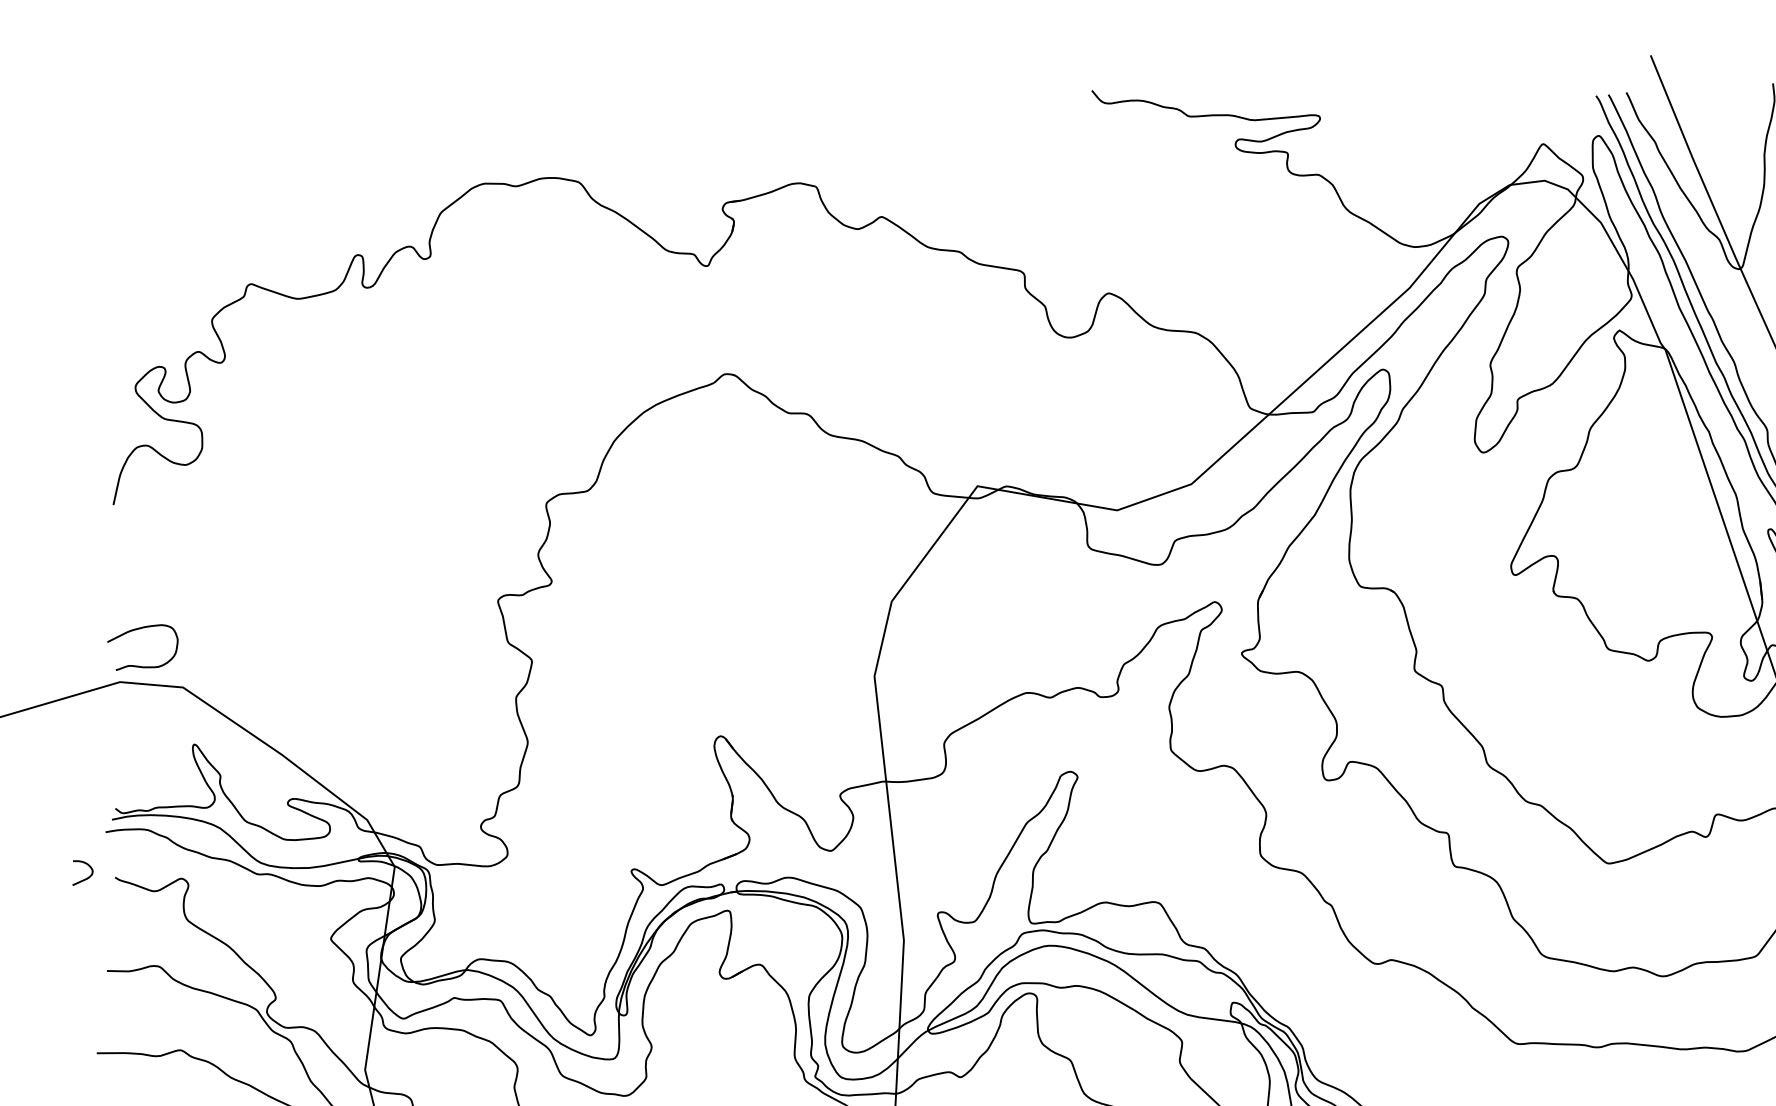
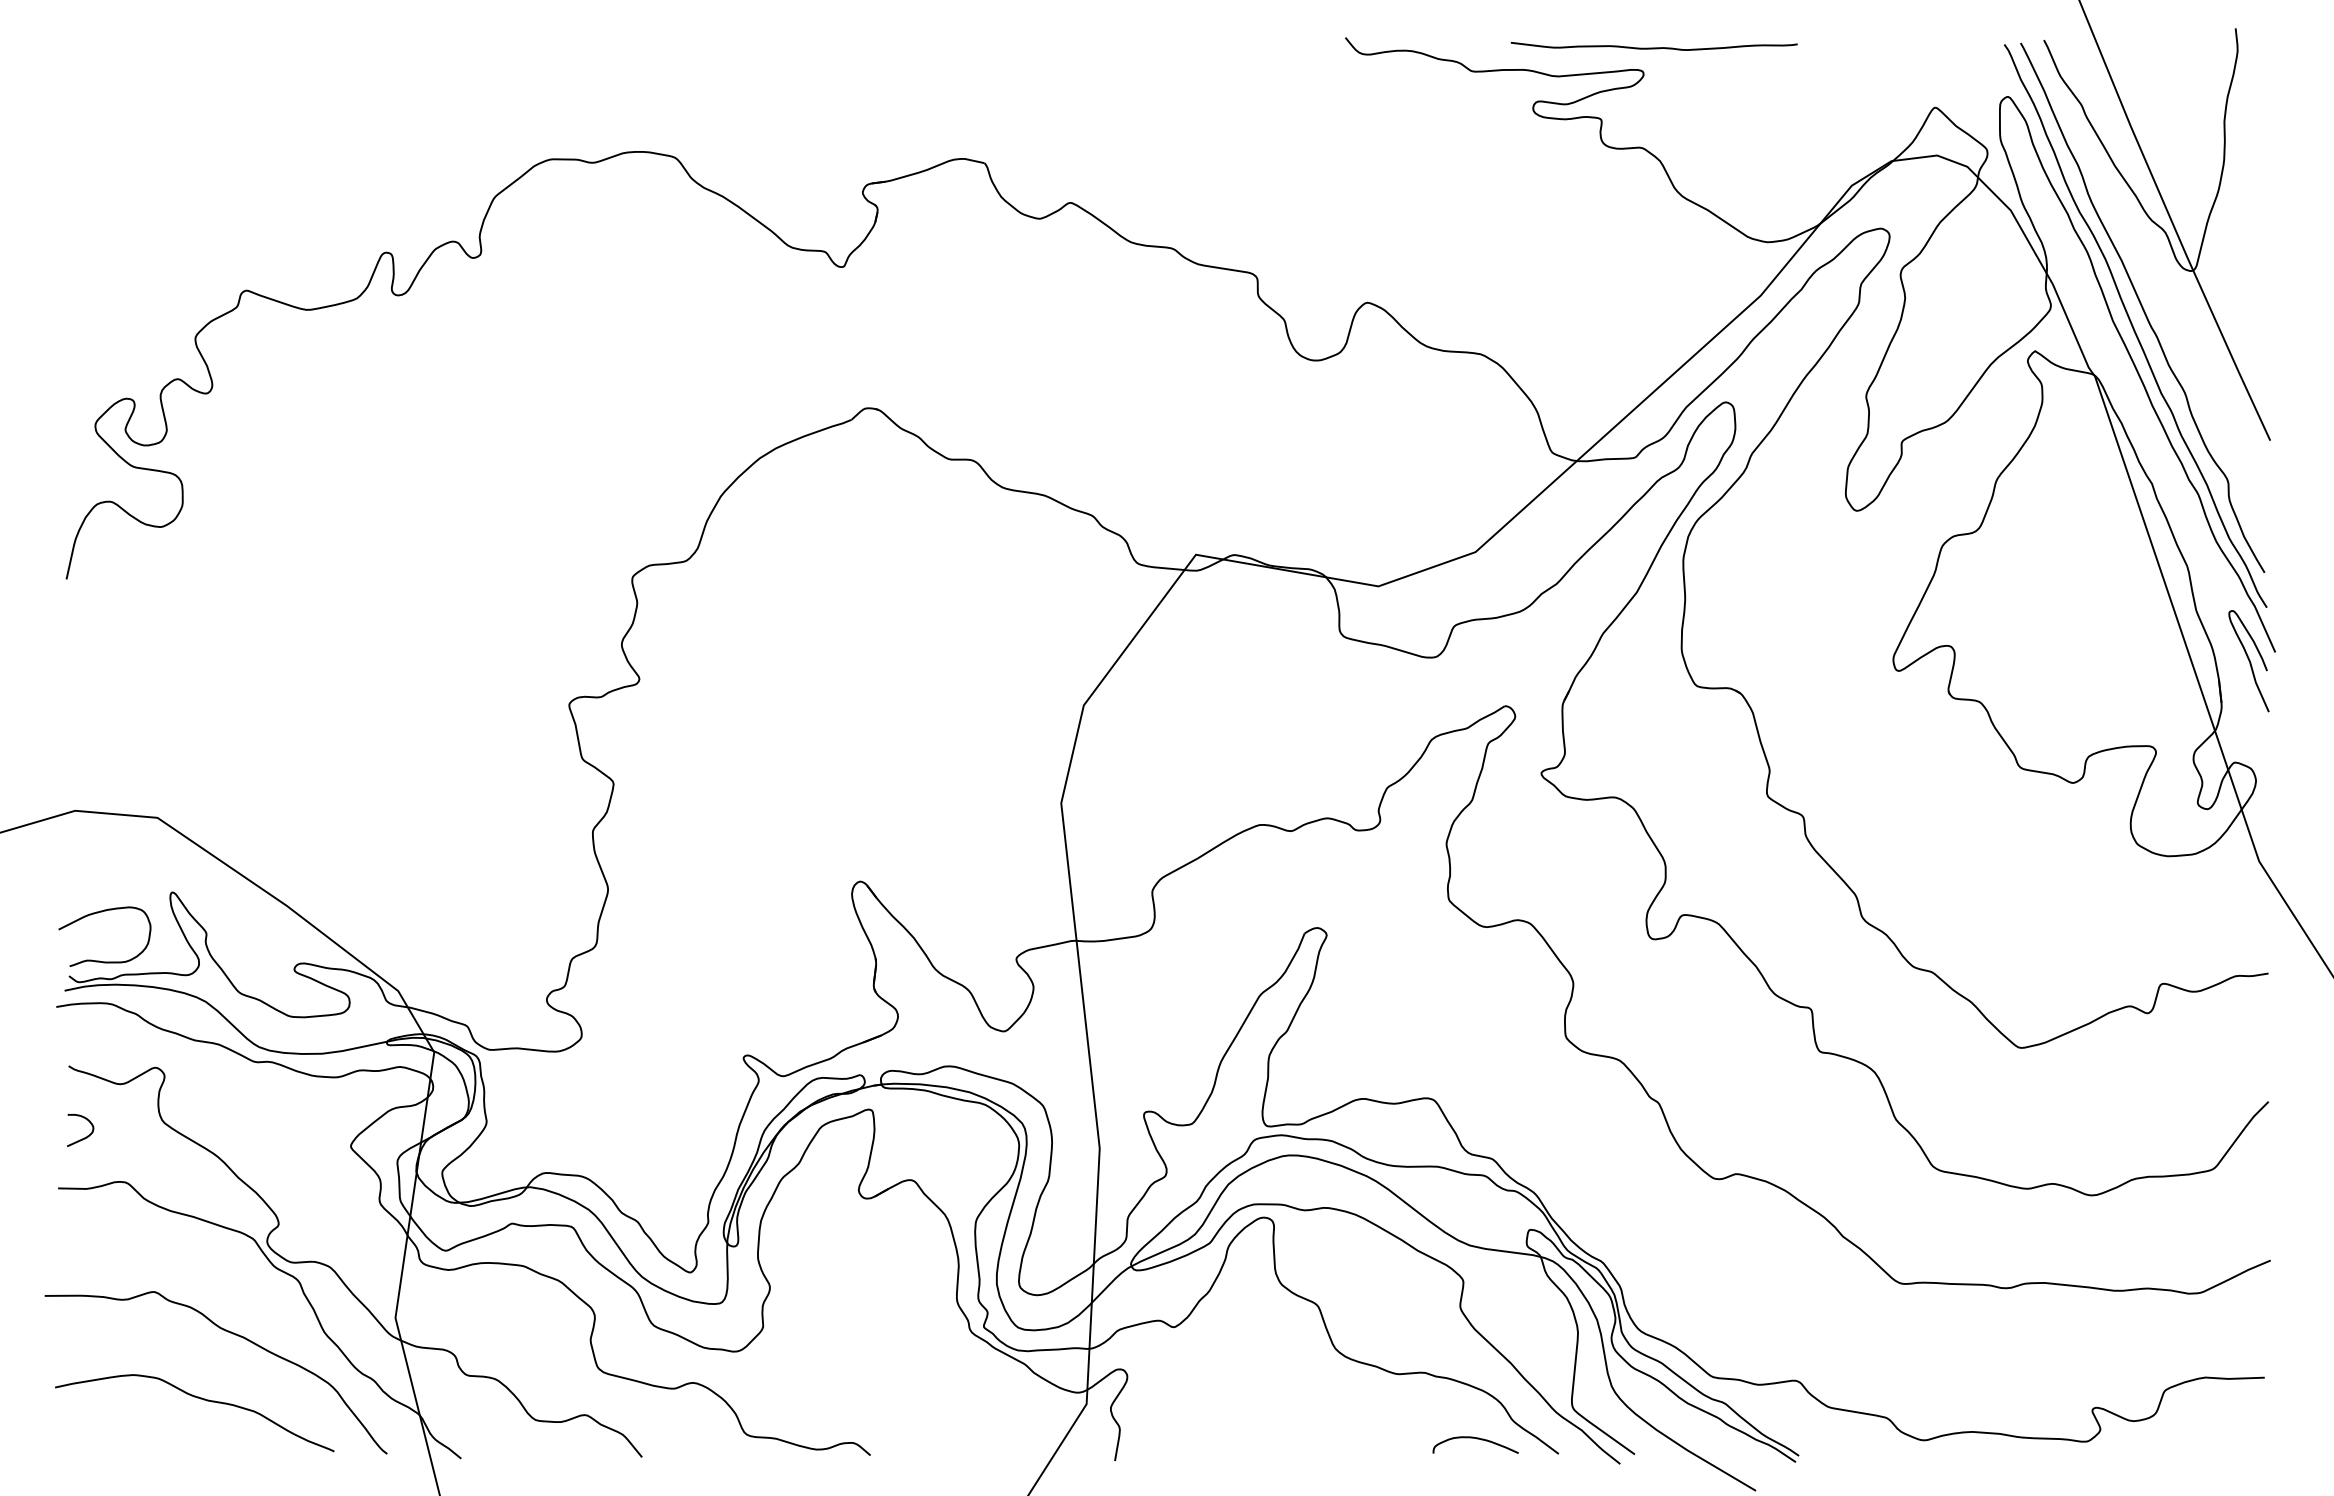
curve: (1327, 98) -> (1653, 47), added
curve: (137, 629) -> (98, 913), moved
curve: (85, 878) -> (84, 1137), moved

